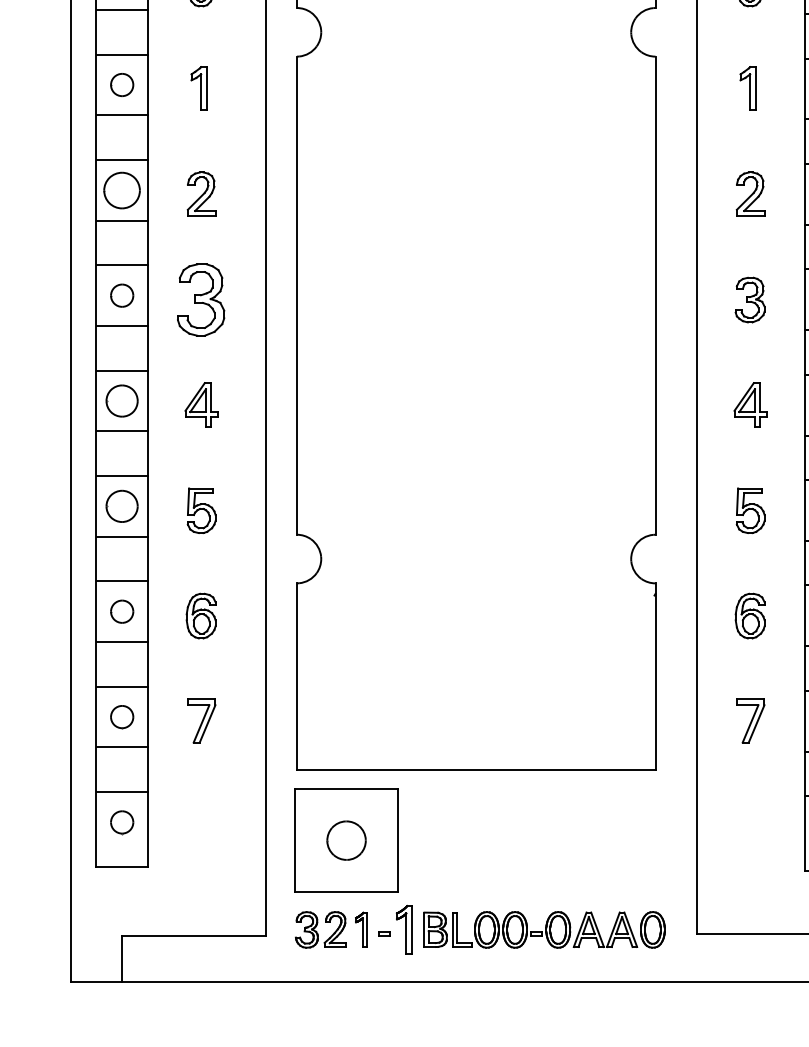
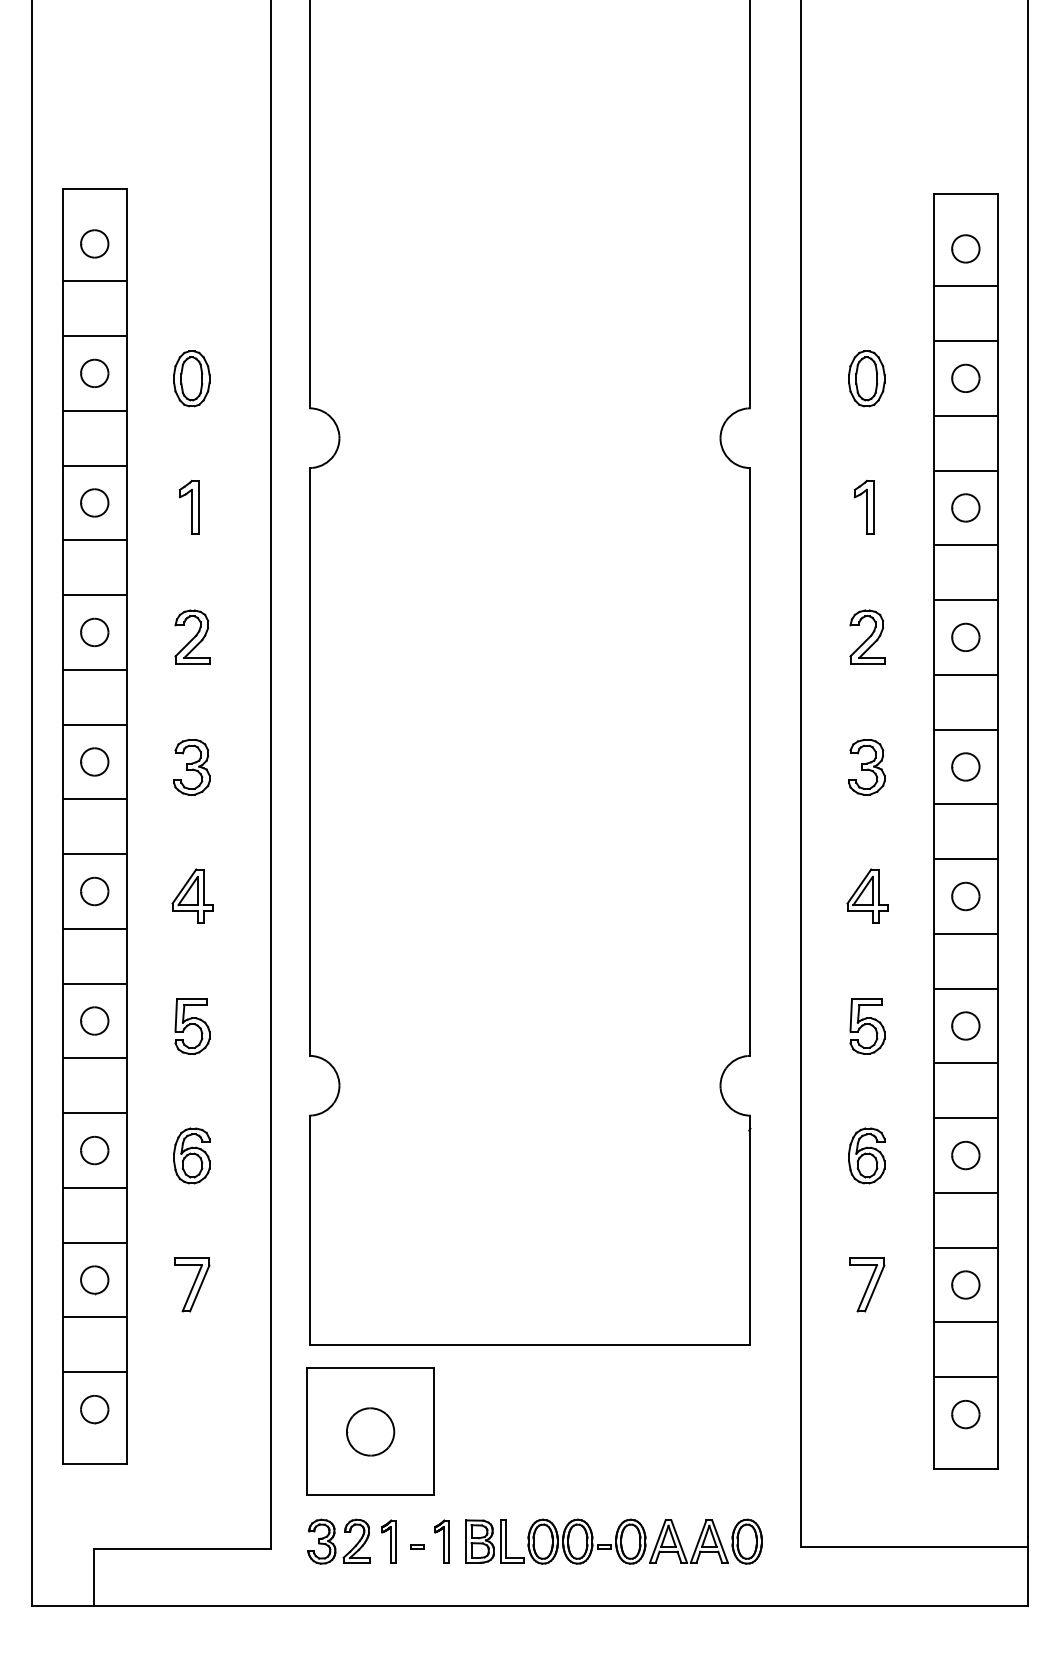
part: (121, 189) -> (94, 631), size x0.62
part: (200, 300) -> (191, 767), size x0.62
part: (121, 401) -> (94, 891), size x0.71
part: (121, 505) -> (94, 1020), size x0.71
part: (404, 929) -> (441, 1541), size x0.71

